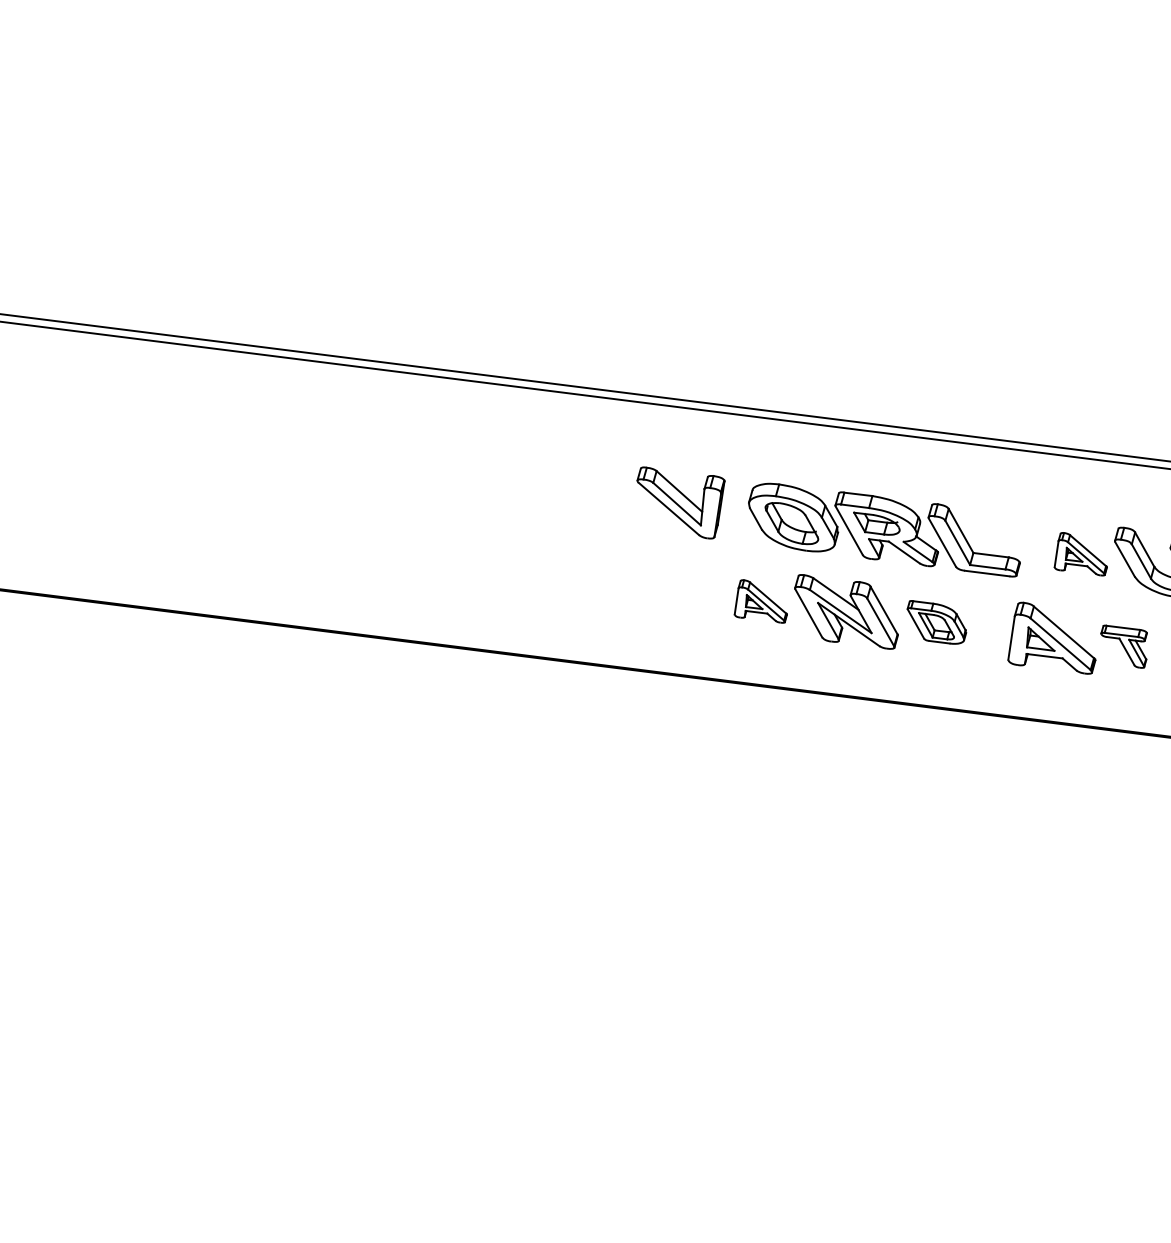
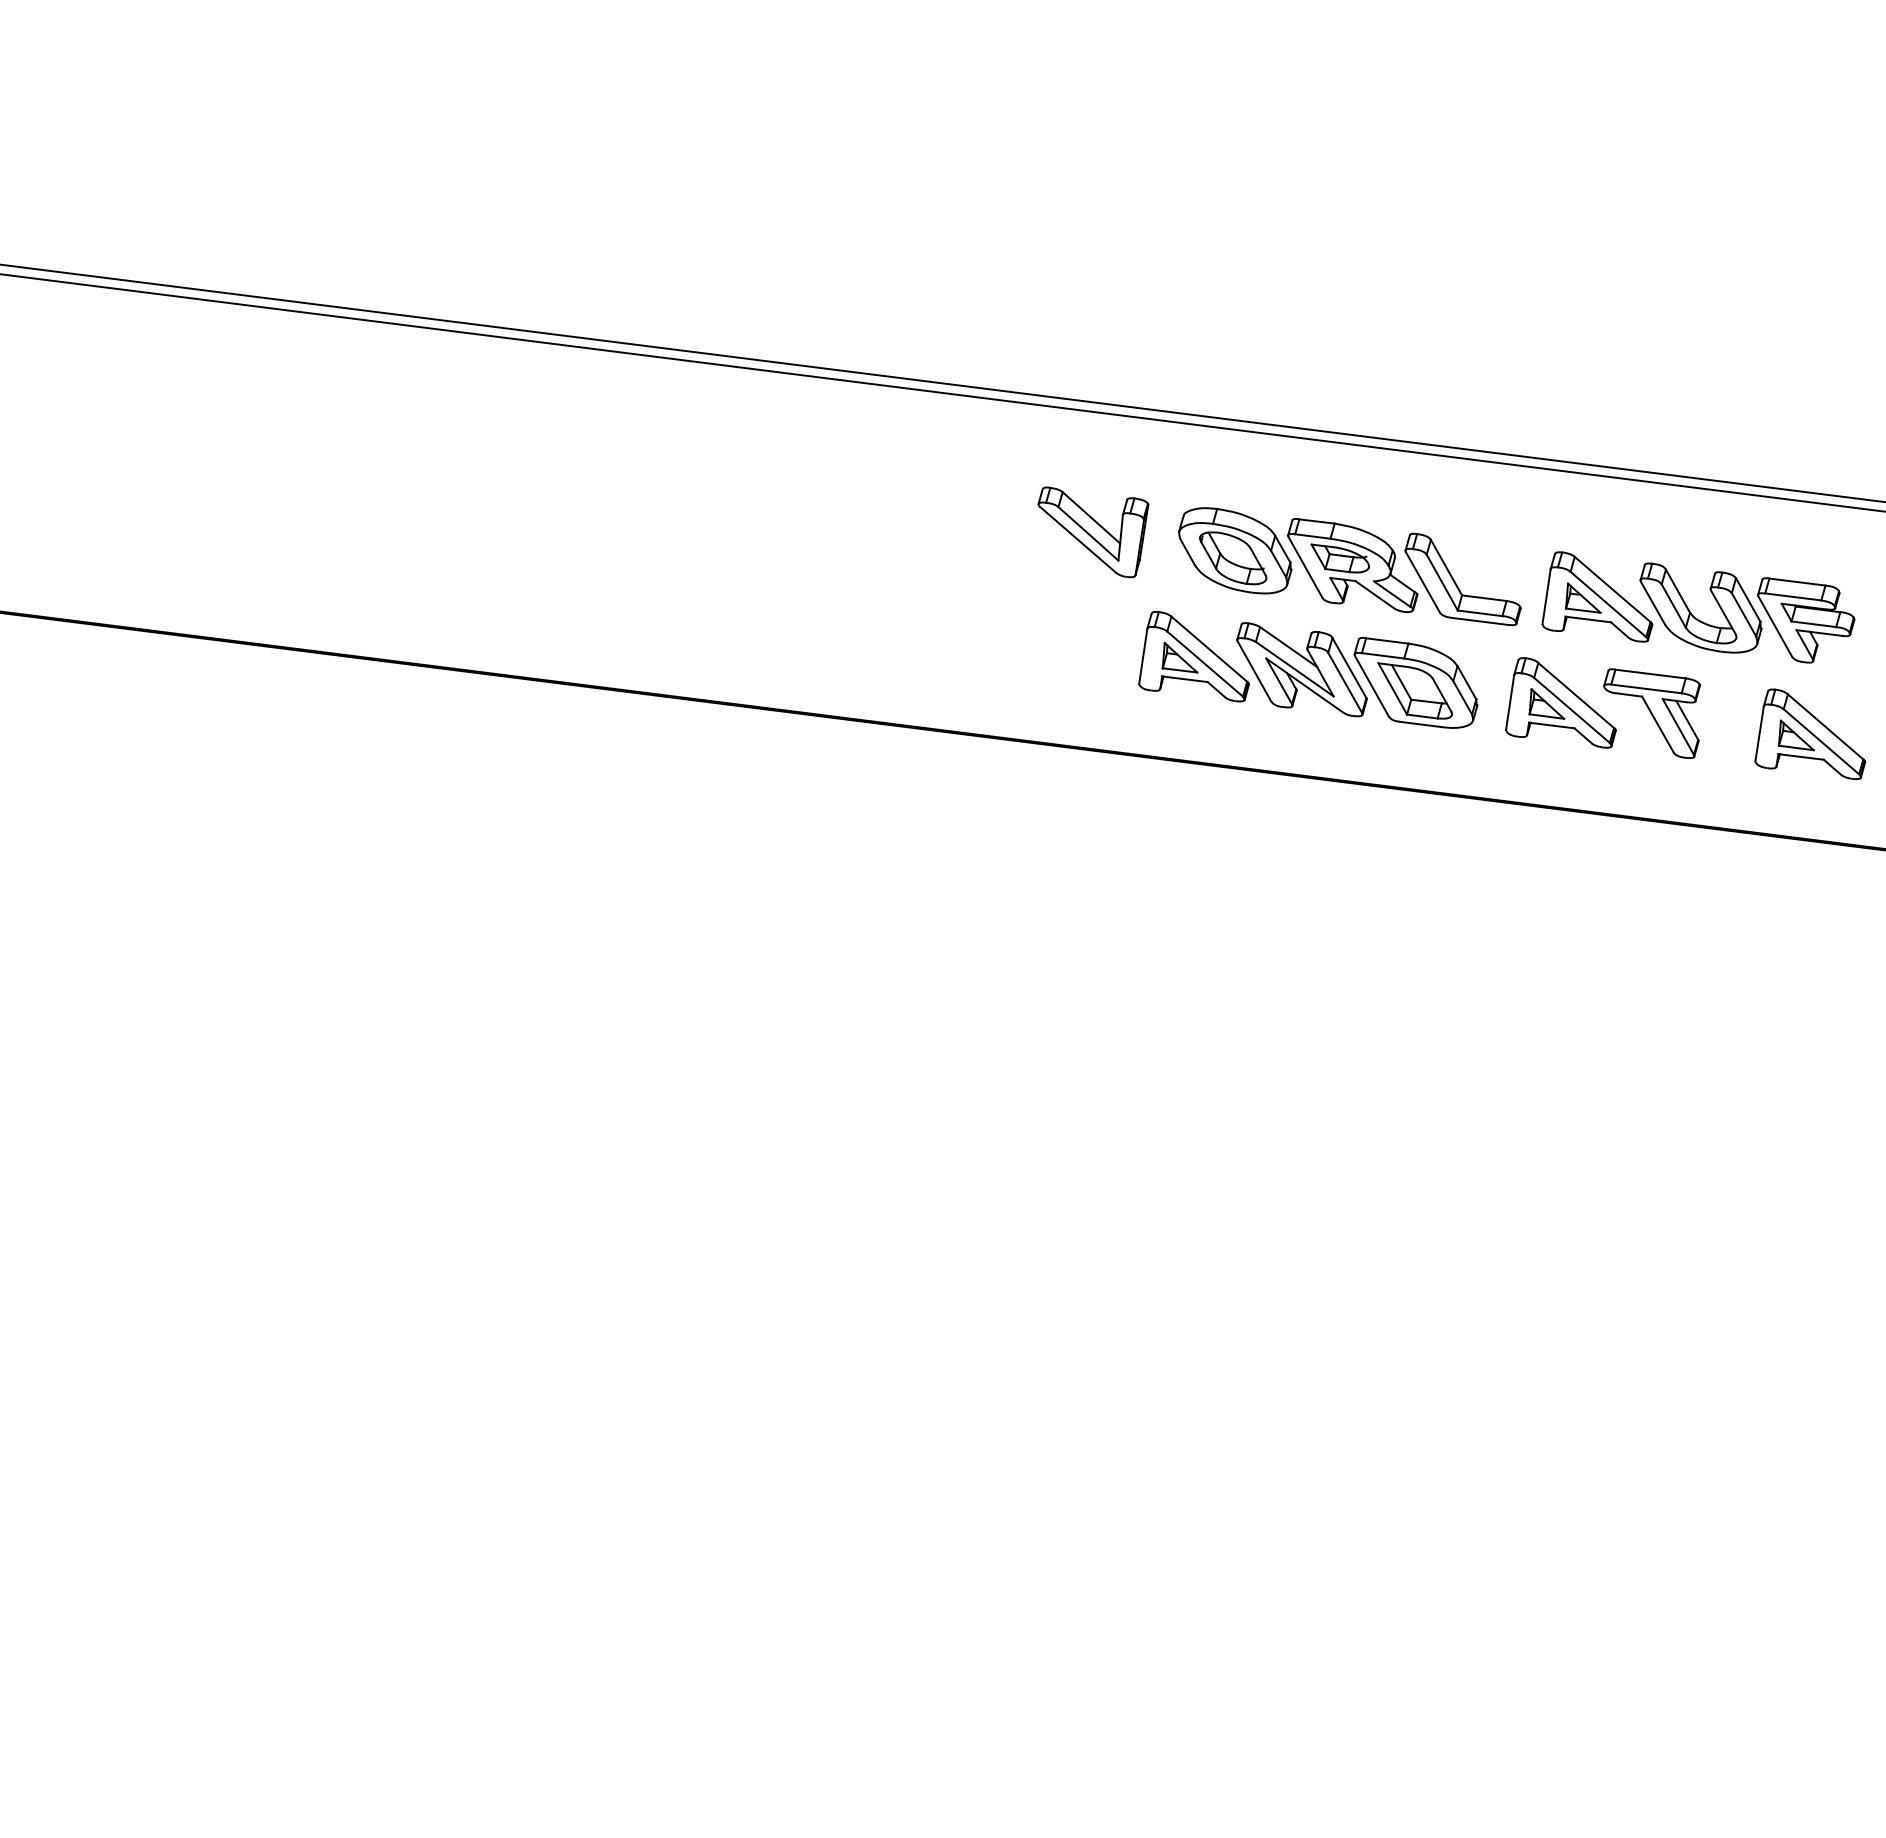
part: (1080, 553) -> (1597, 596), size x1.67
part: (760, 601) -> (1193, 656), size x1.67
part: (936, 622) -> (1415, 682), size x1.67
part: (1123, 646) -> (1651, 713), size x1.67

